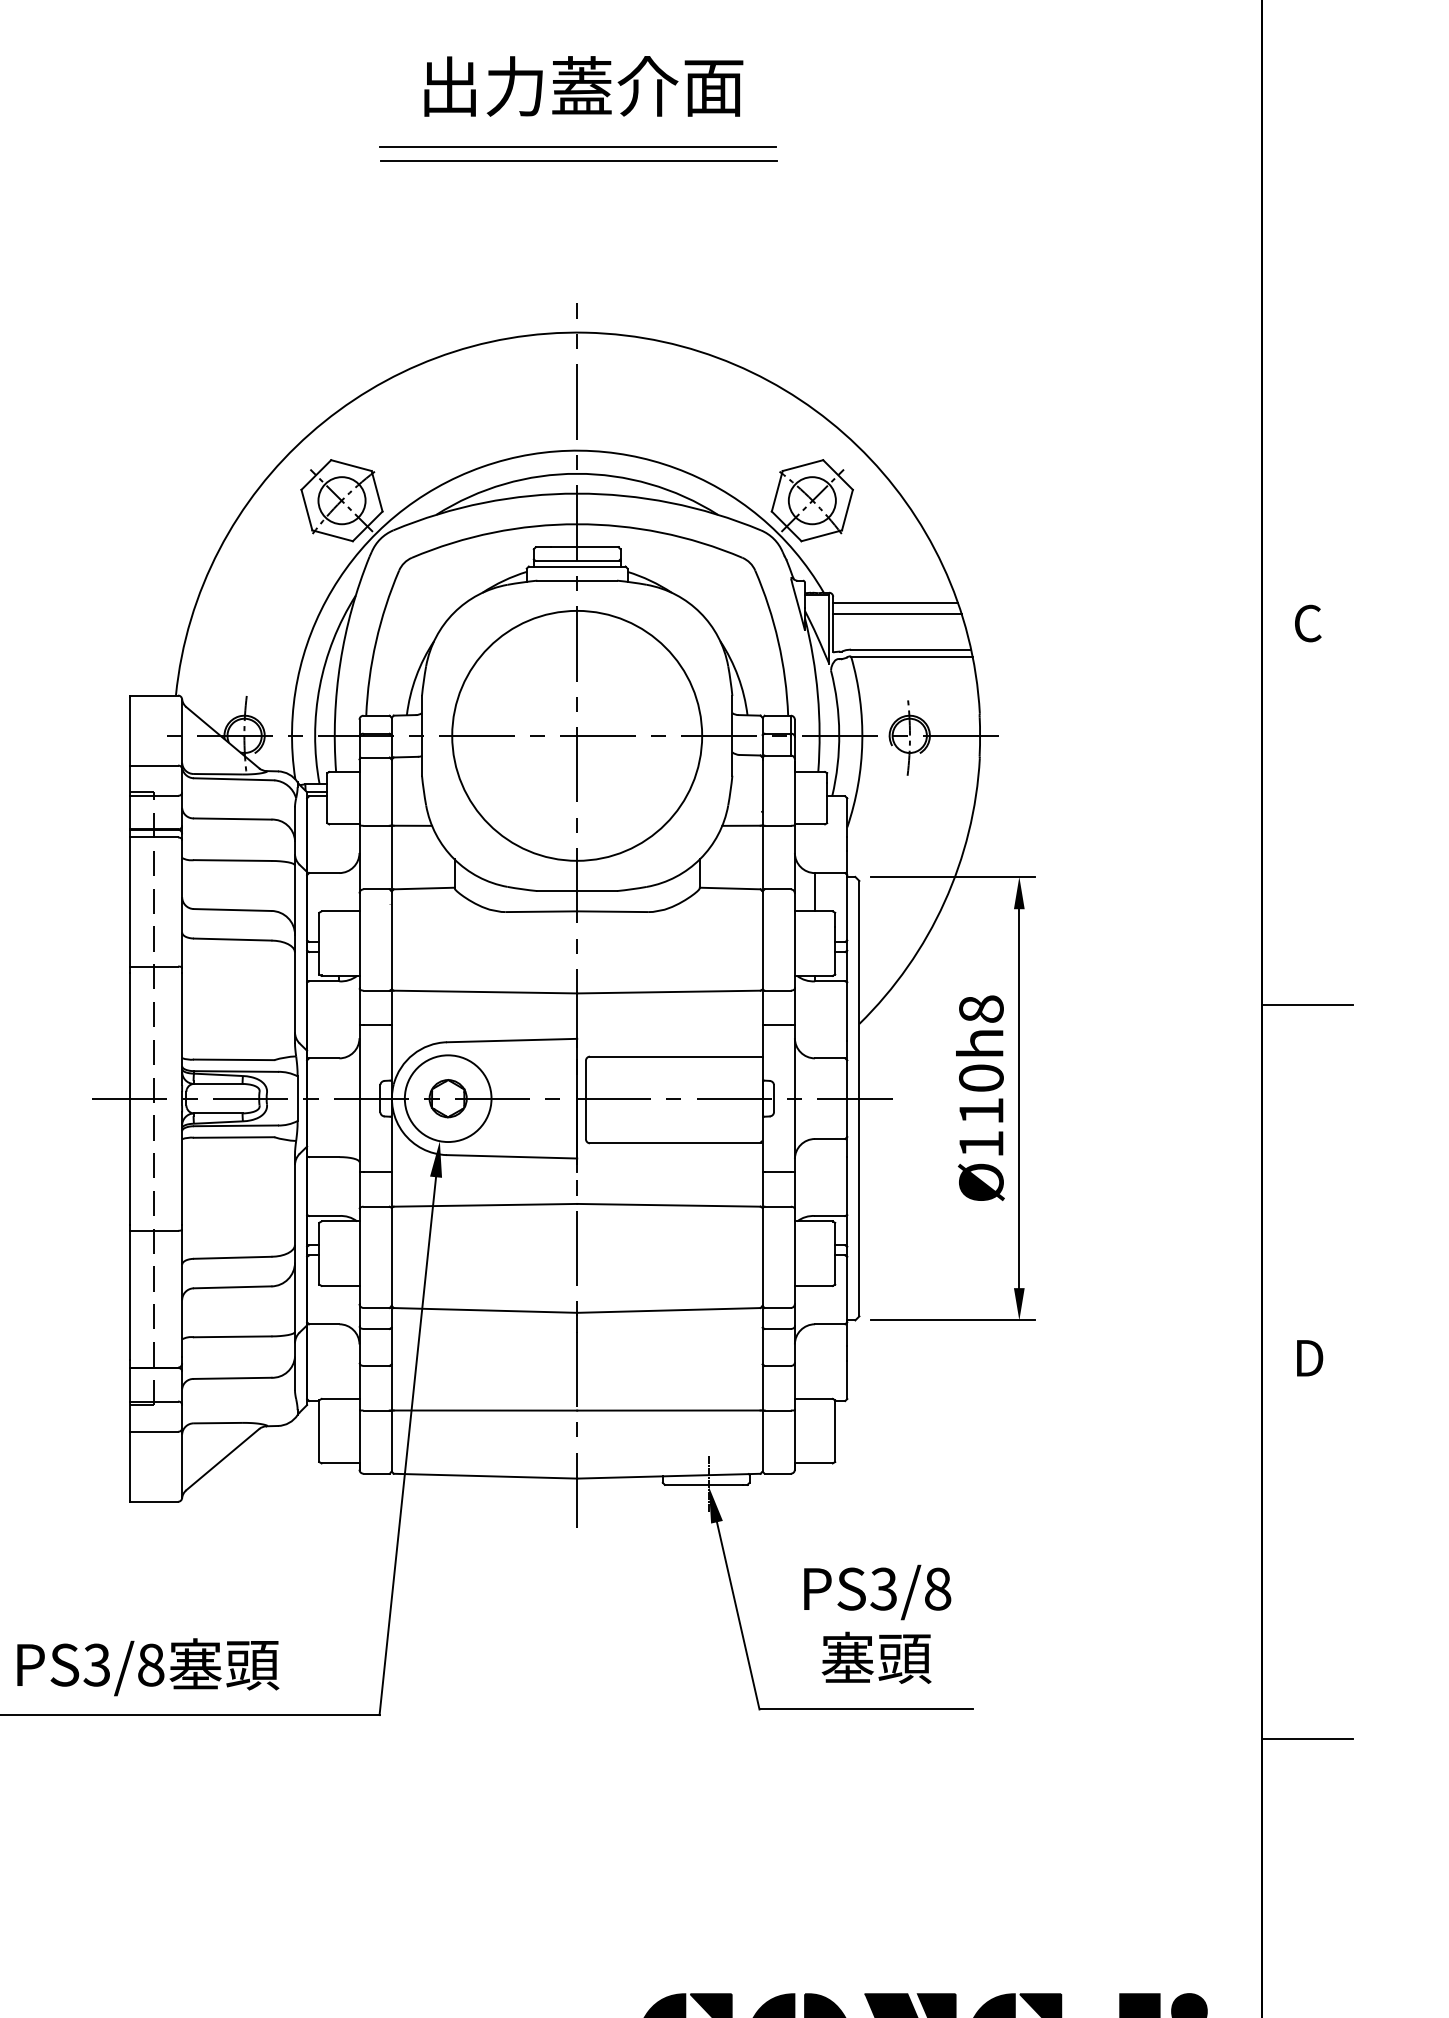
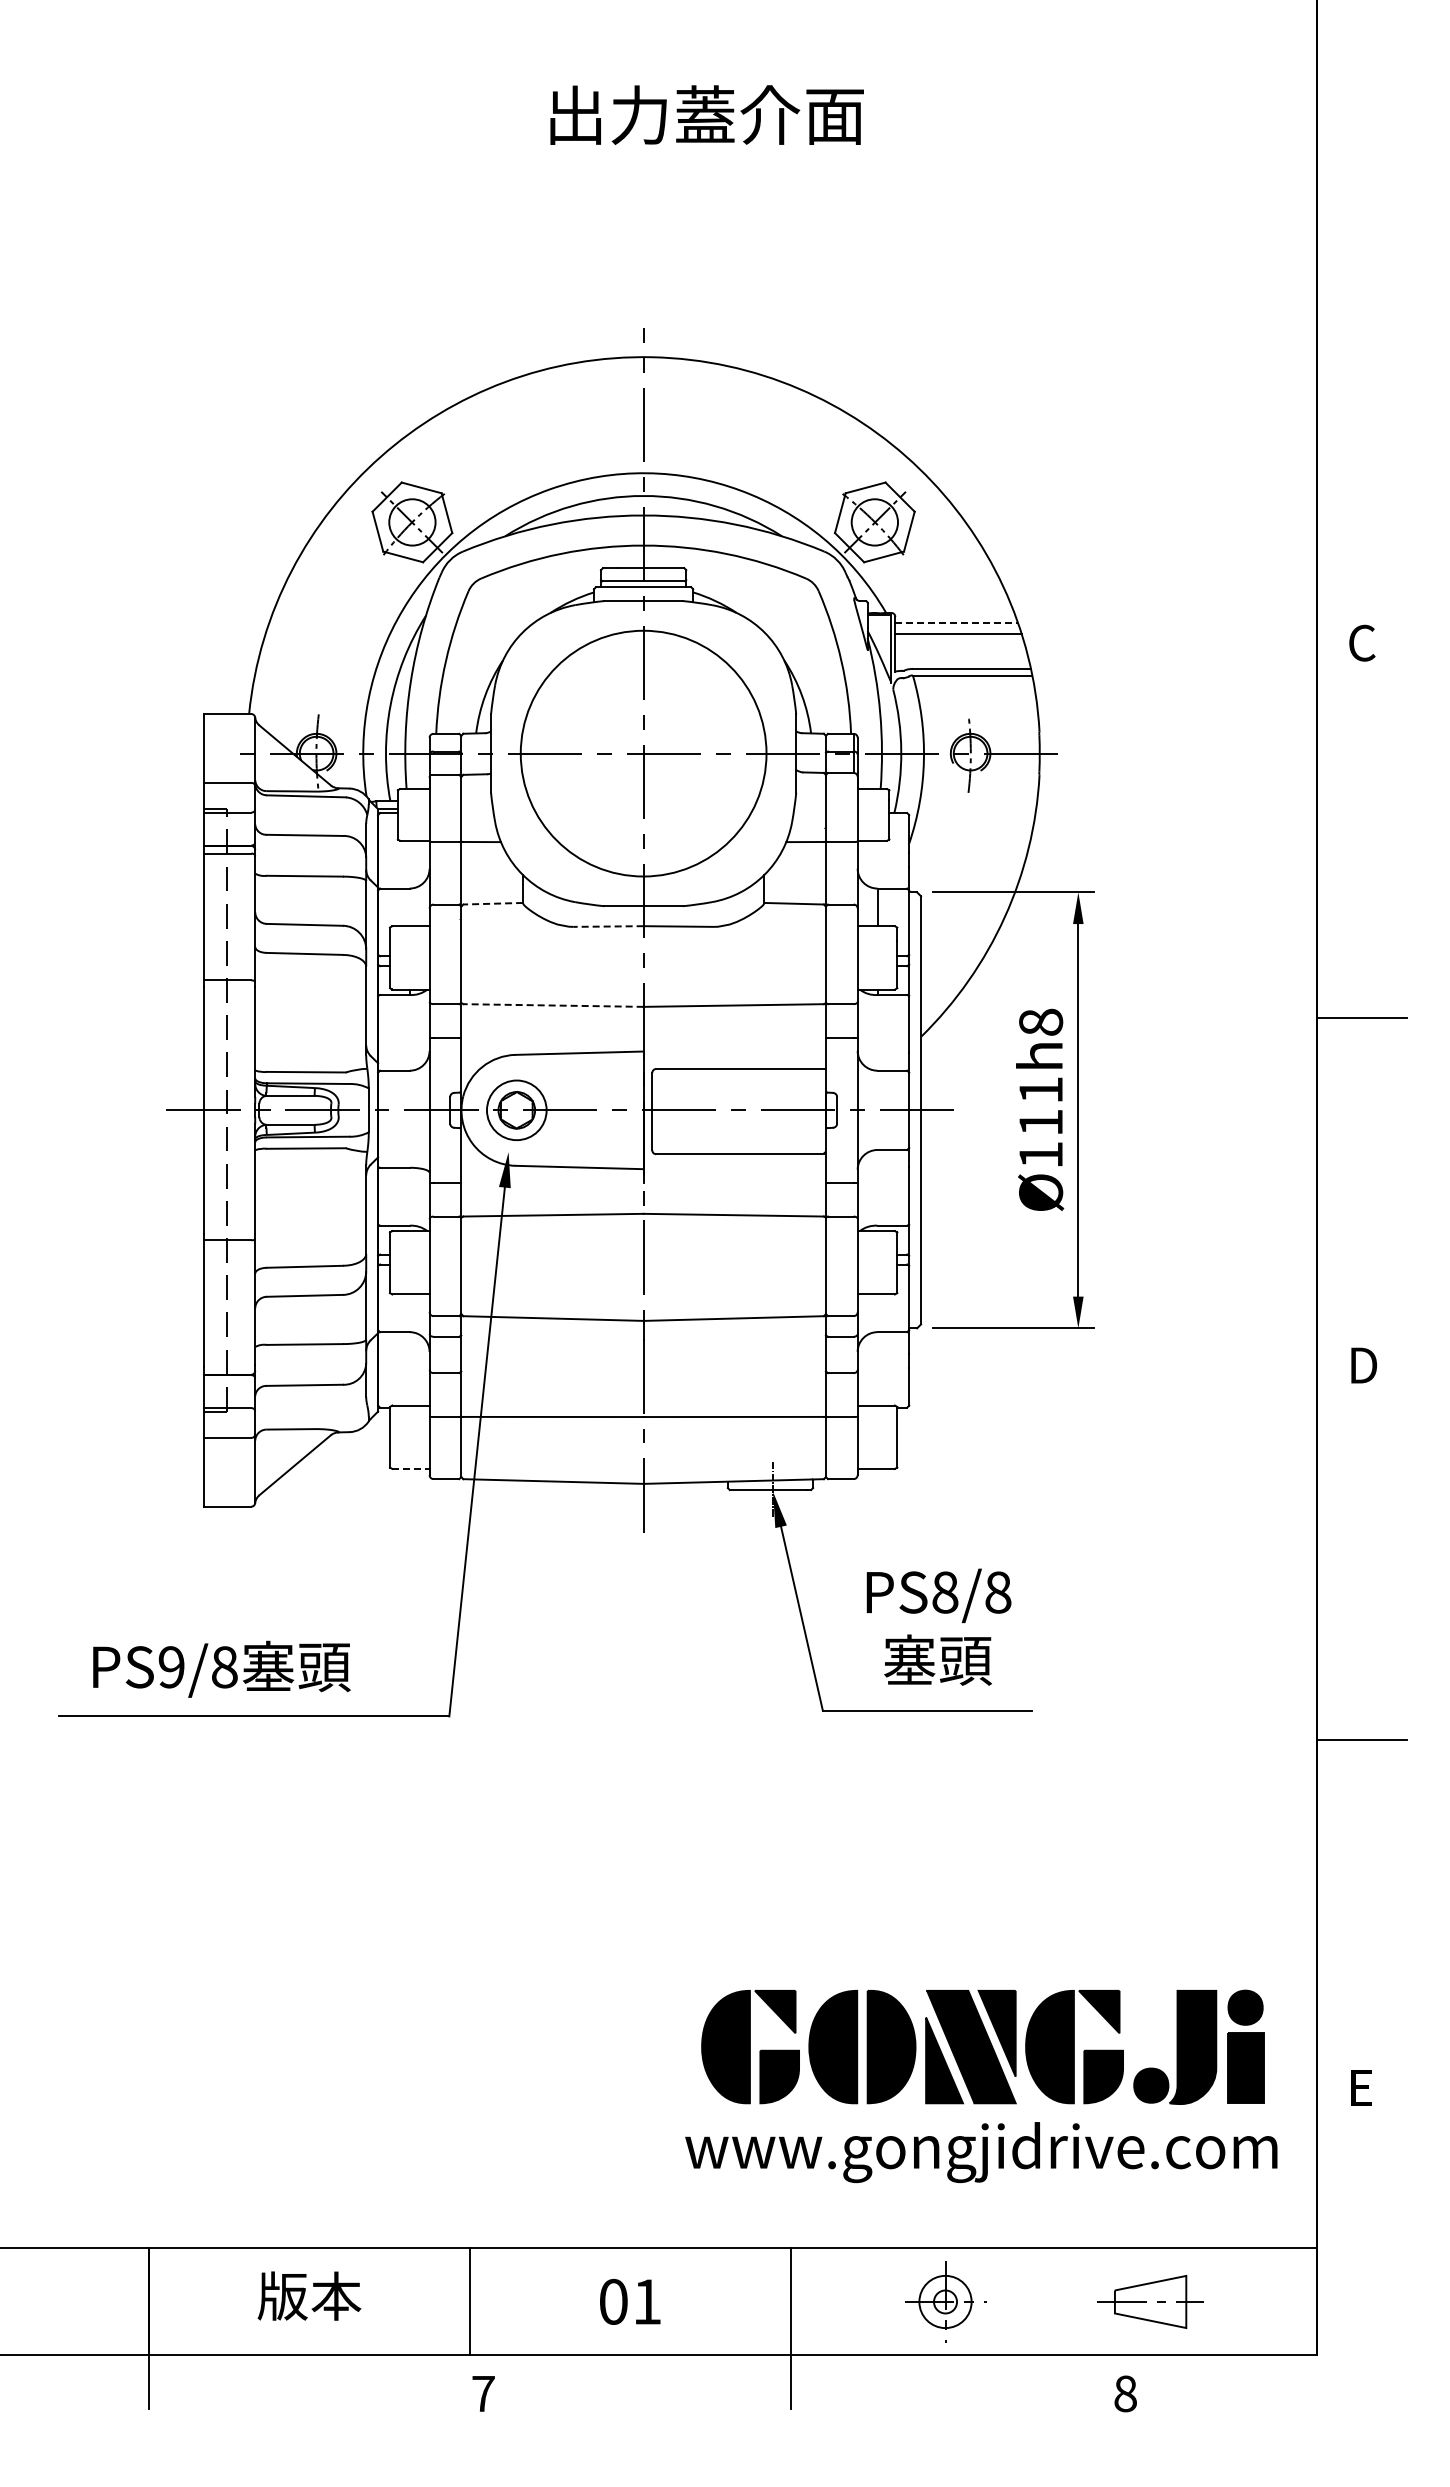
text: (583, 85) -> (706, 114), moved
line: (578, 147) -> (644, 175), removed
line: (578, 161) -> (644, 188), removed
line: (896, 603) -> (957, 623), solid -> dashed
line: (424, 888) -> (493, 903), solid -> dashed
line: (541, 911) -> (608, 926), solid -> dashed
line: (484, 992) -> (552, 1005), solid -> dashed
text: (981, 1077) -> (1041, 1089), Ø110h8 -> Ø111h8
circle: (447, 1097) -> (516, 1109), size x0.7
line: (340, 1462) -> (410, 1468), solid -> dashed
text: (883, 1589) -> (944, 1592), PS3/8 -> PS8/8
text: (96, 1665) -> (171, 1667), PS3/8 -> PS9/8

